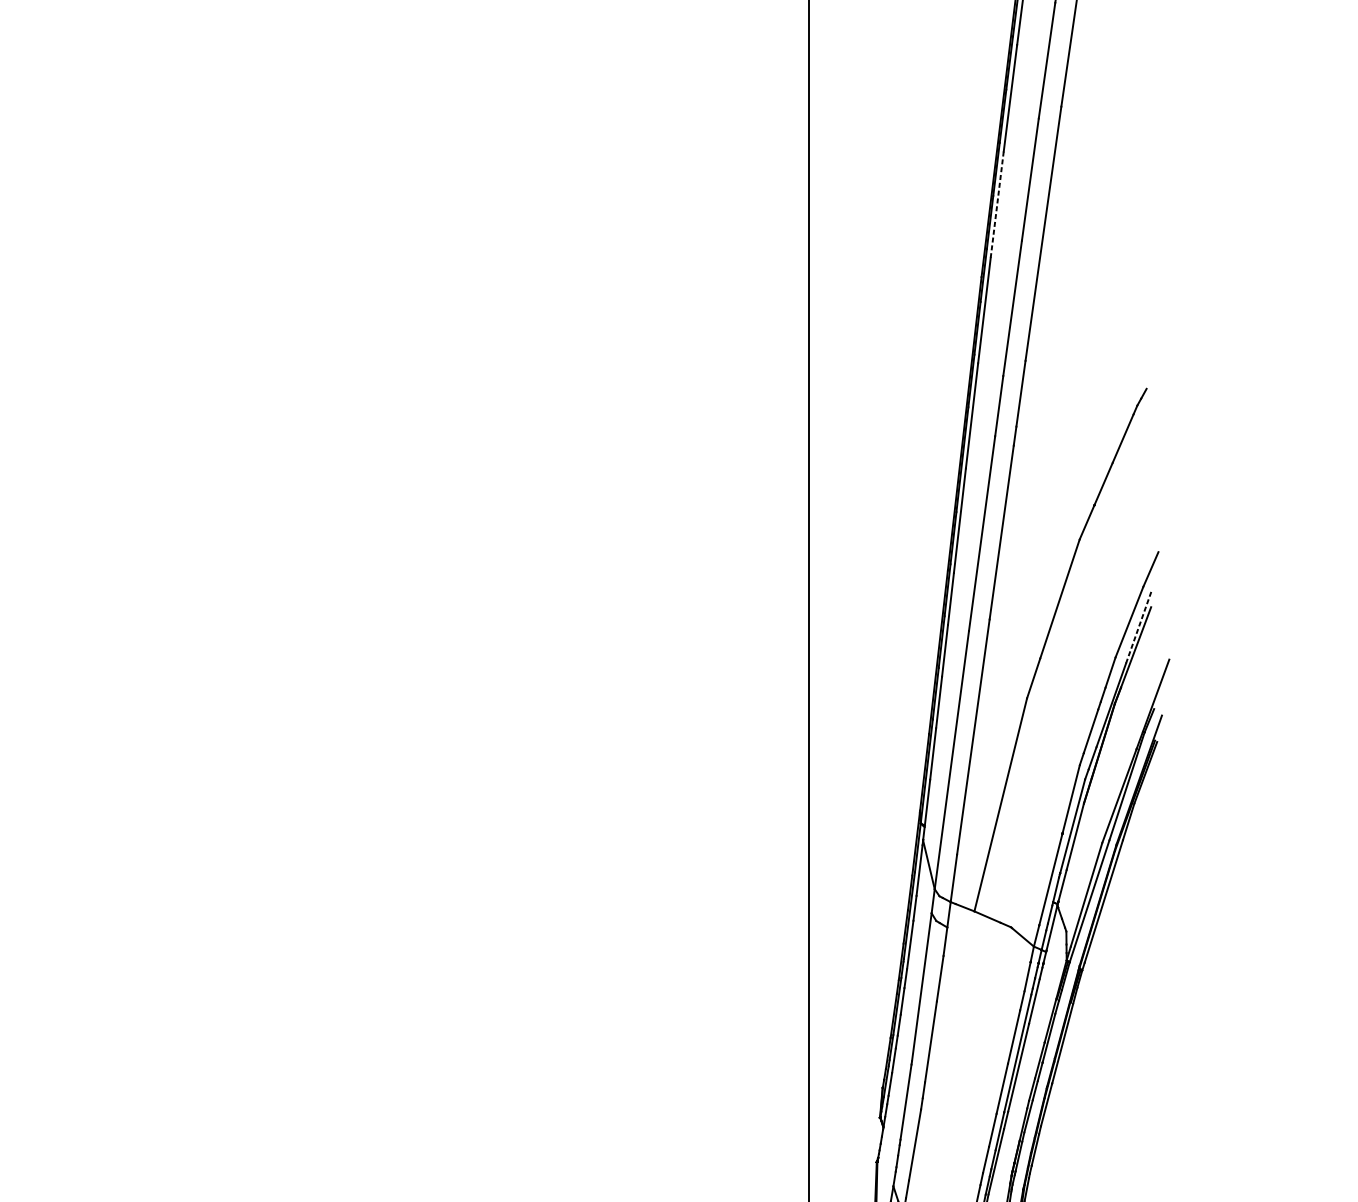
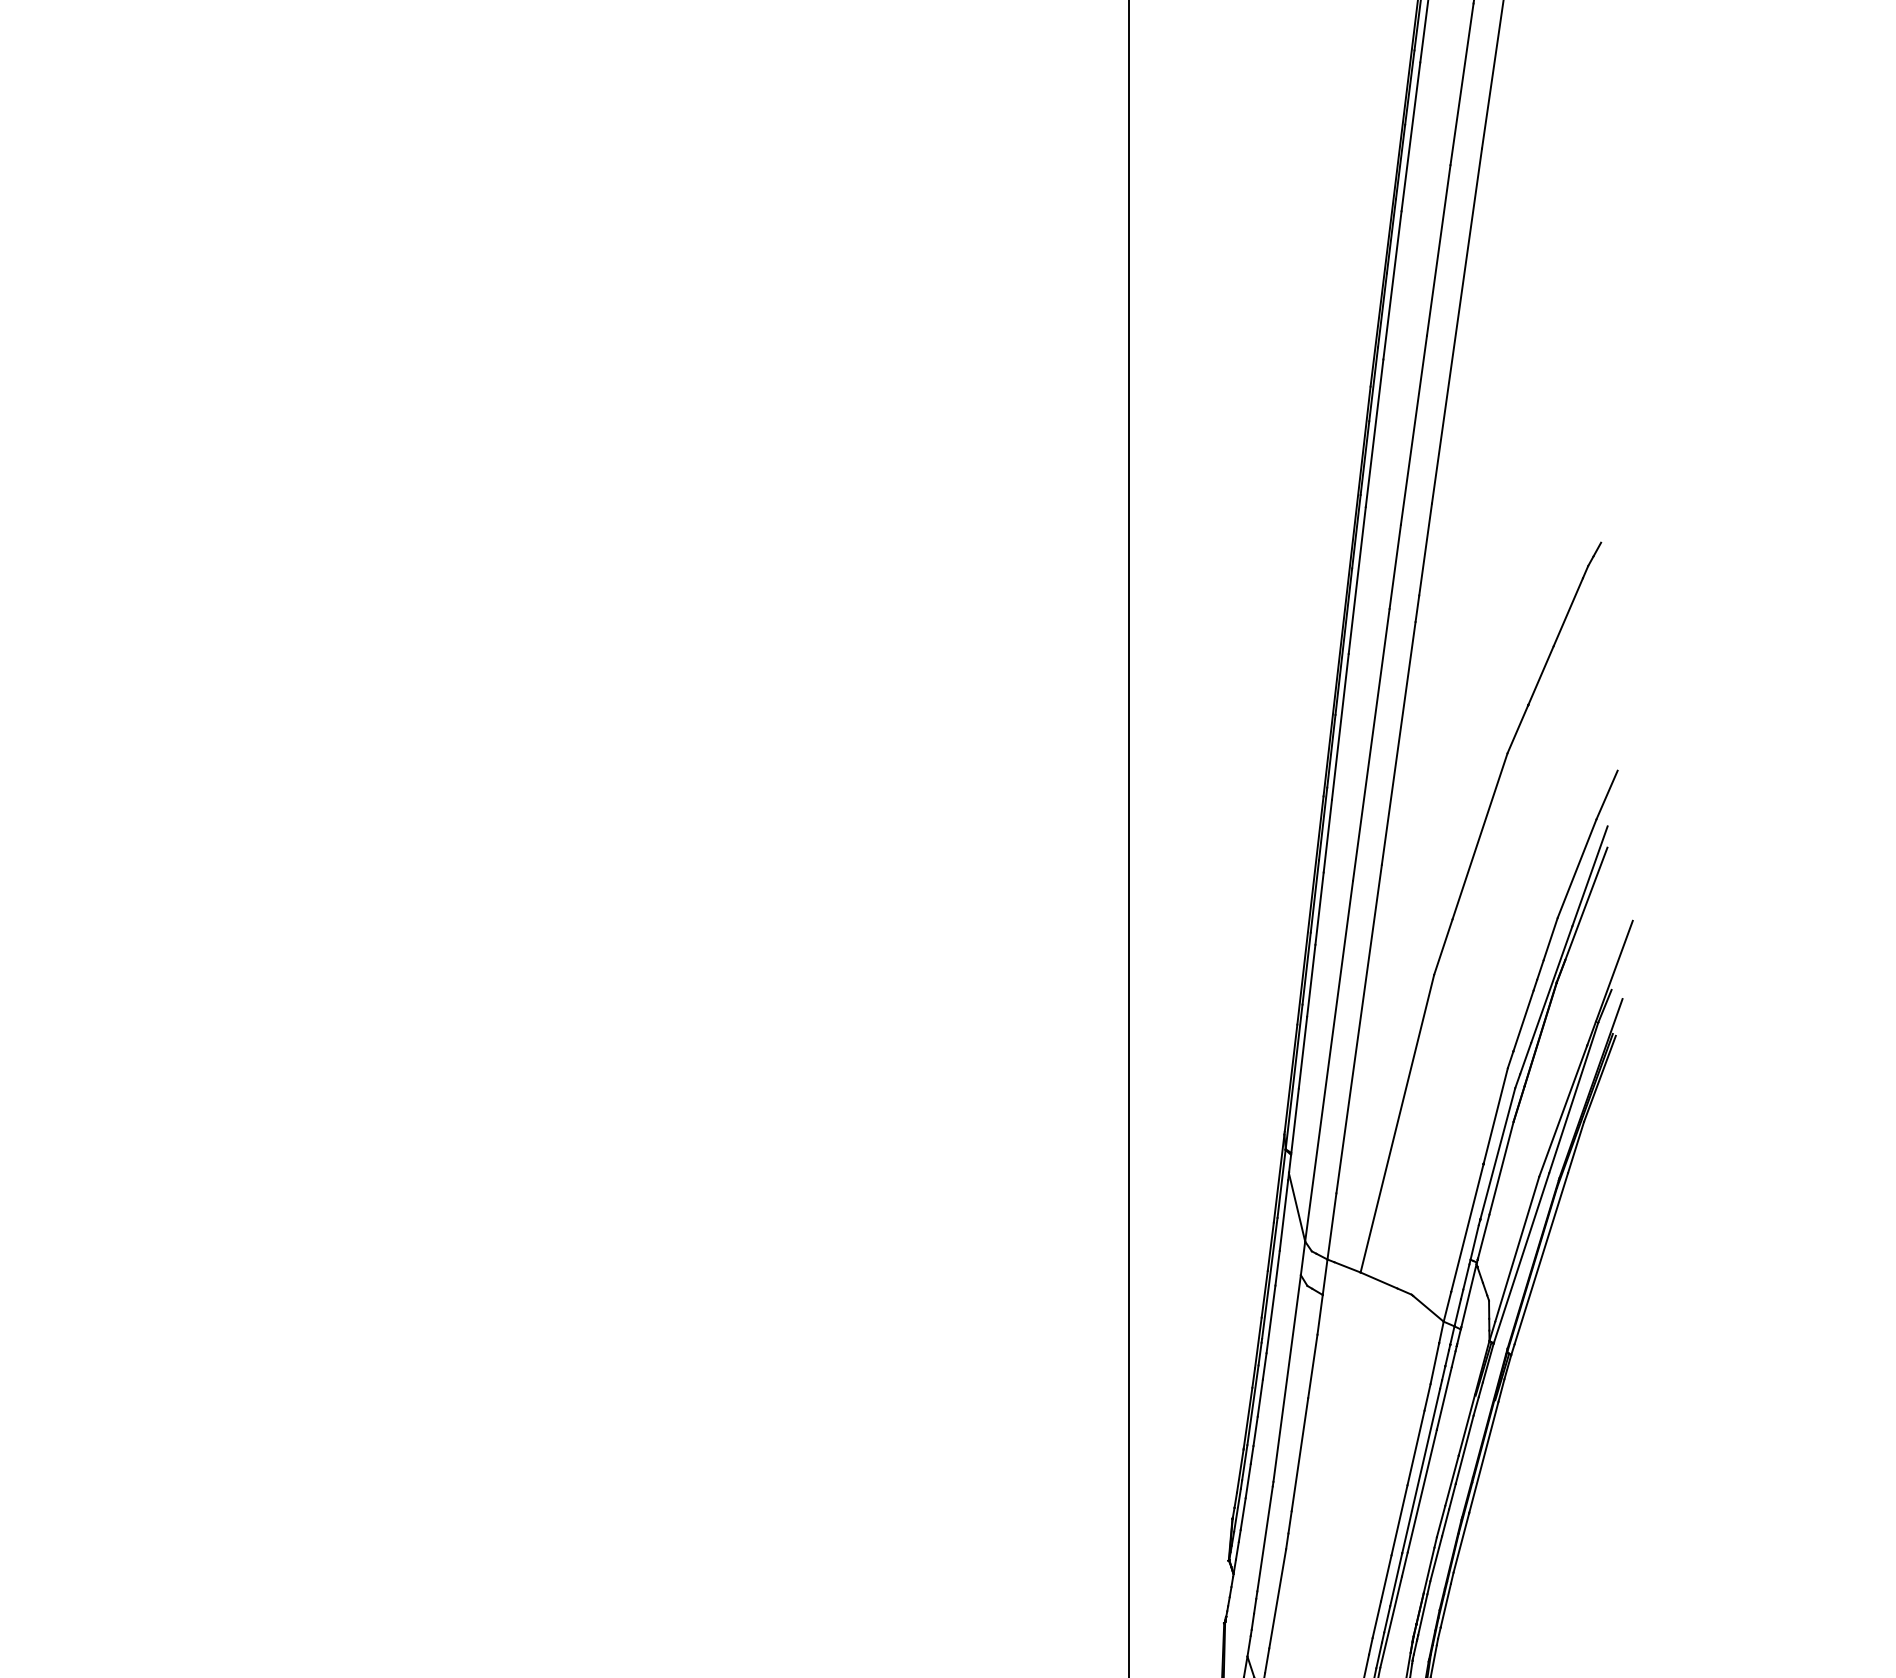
line: (997, 204) -> (1392, 285), dashed -> solid
line: (1139, 627) -> (1590, 876), dashed -> solid

